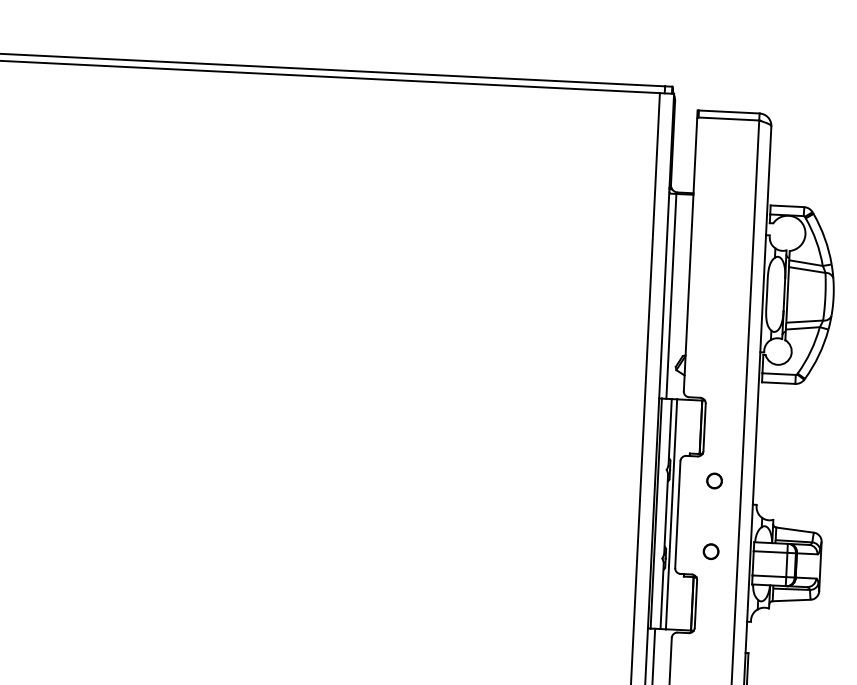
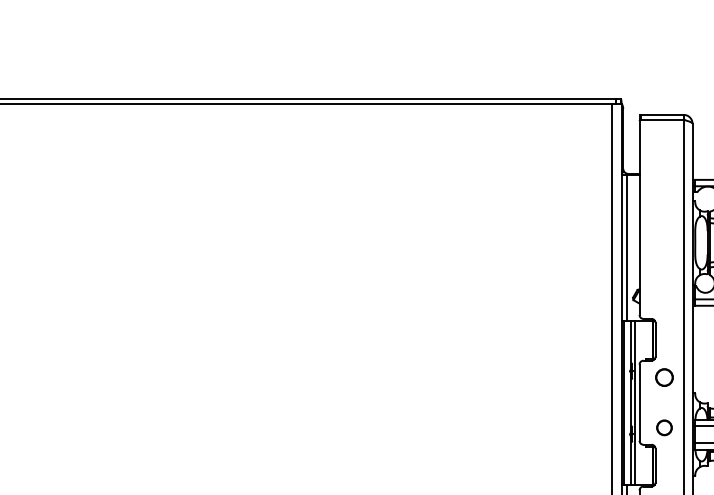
circle: (714, 480) -> (664, 377), size x1.6
part: (711, 551) -> (664, 427), size x1.4

